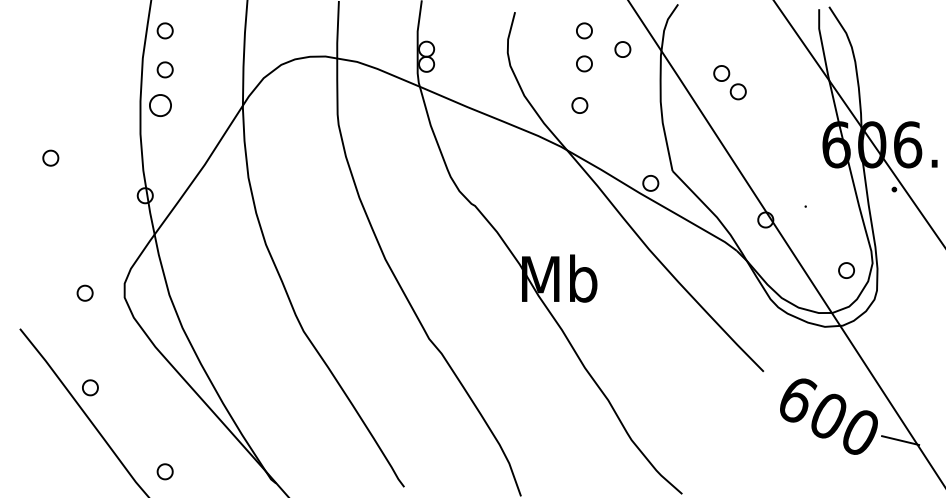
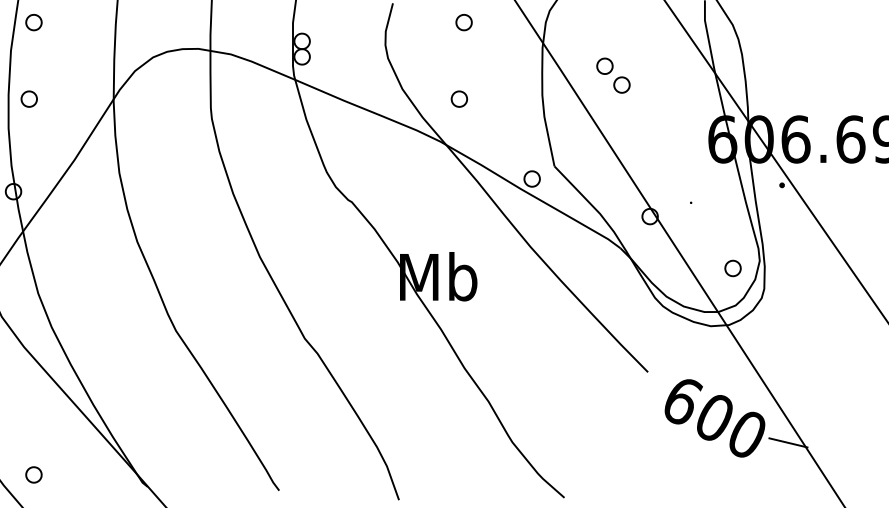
part: (622, 49) -> (503, 41), removed
part: (584, 63) -> (464, 56), removed
part: (164, 69) -> (33, 62), removed
part: (160, 105) -> (29, 99), size x0.71

